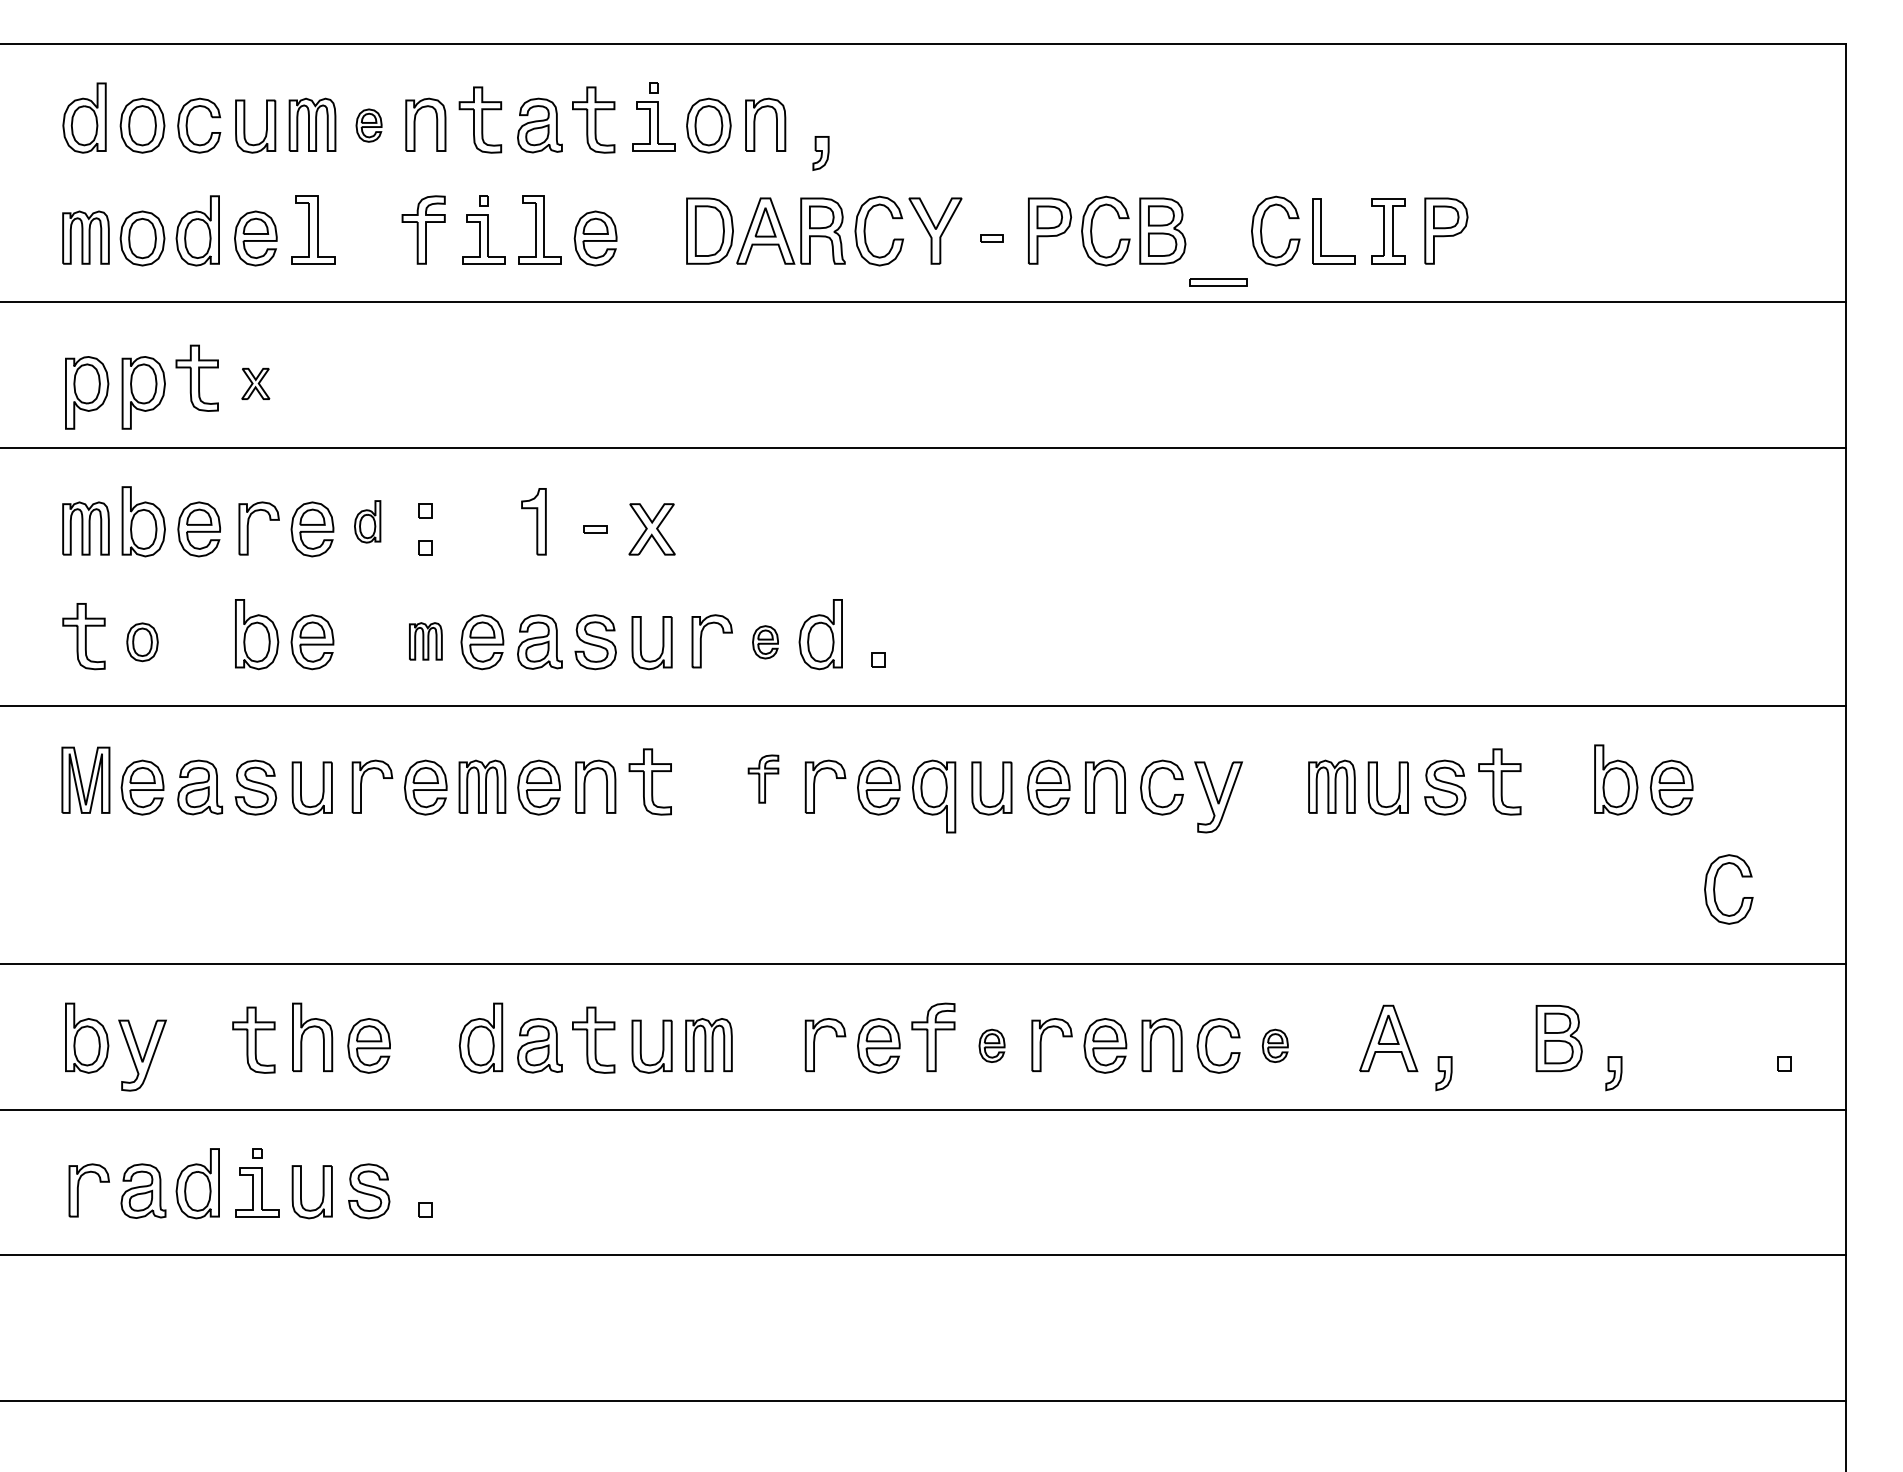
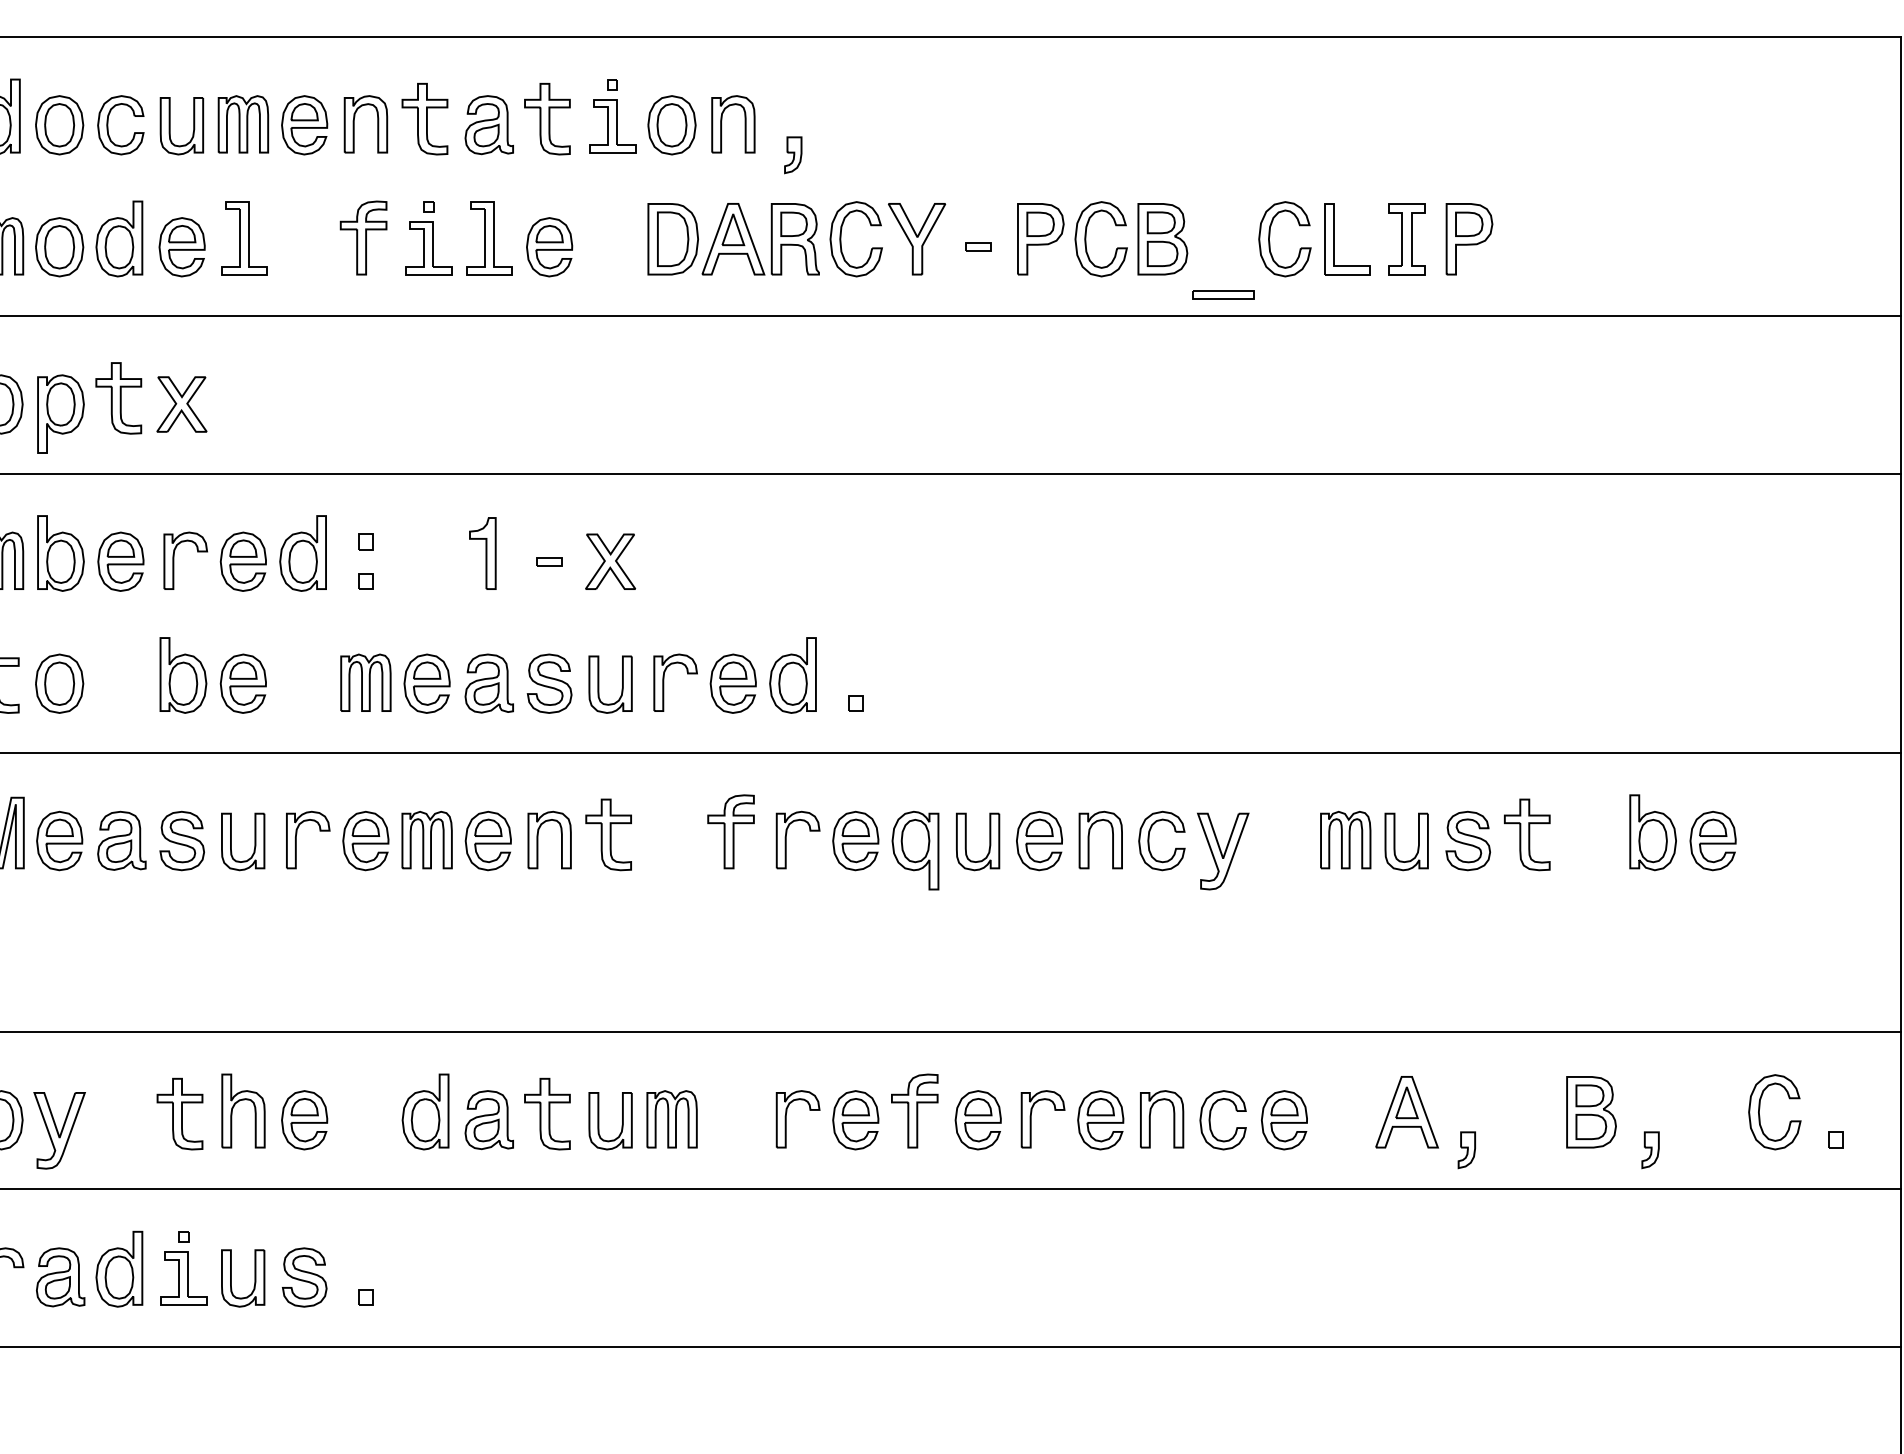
part: (368, 125) -> (303, 125), size x1.67
part: (255, 383) -> (181, 404), size x1.67
part: (367, 521) -> (302, 553), size x1.67
part: (425, 641) -> (365, 682), size x1.43
part: (142, 642) -> (59, 684), size x1.43
part: (765, 642) -> (733, 684), size x1.67
part: (763, 778) -> (731, 831), size x1.43
part: (1715, 887) -> (1760, 1110), moved
part: (991, 1045) -> (977, 1119), size x1.67
part: (1275, 1045) -> (1284, 1119), size x1.67

